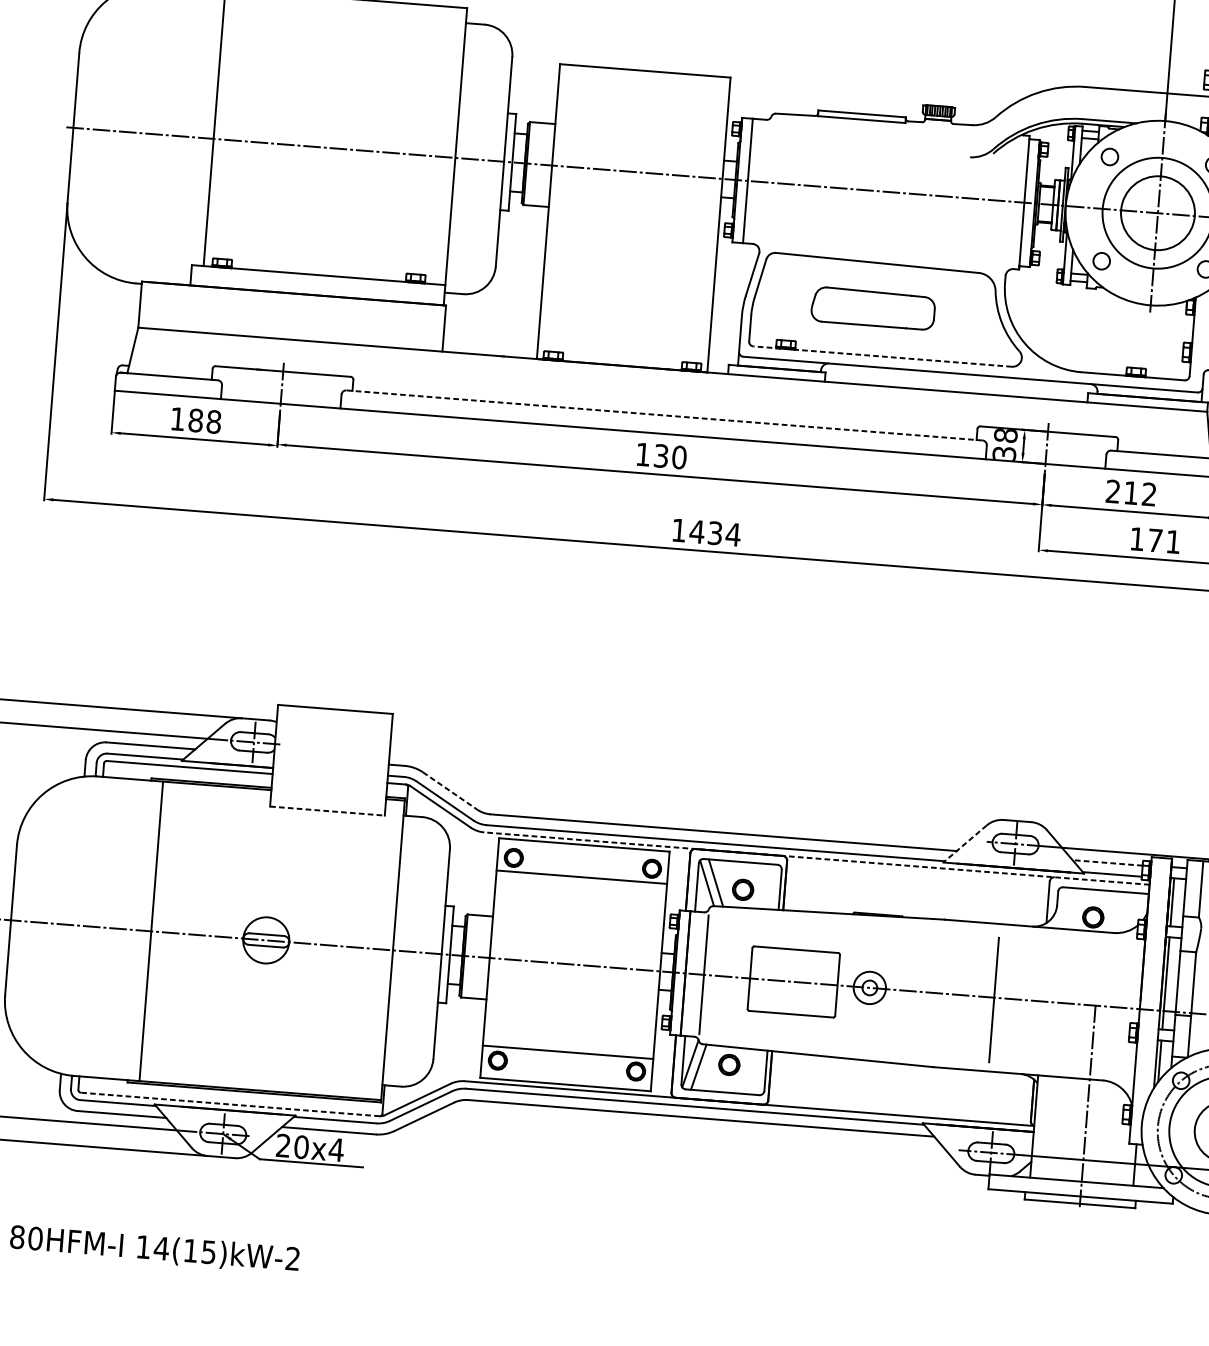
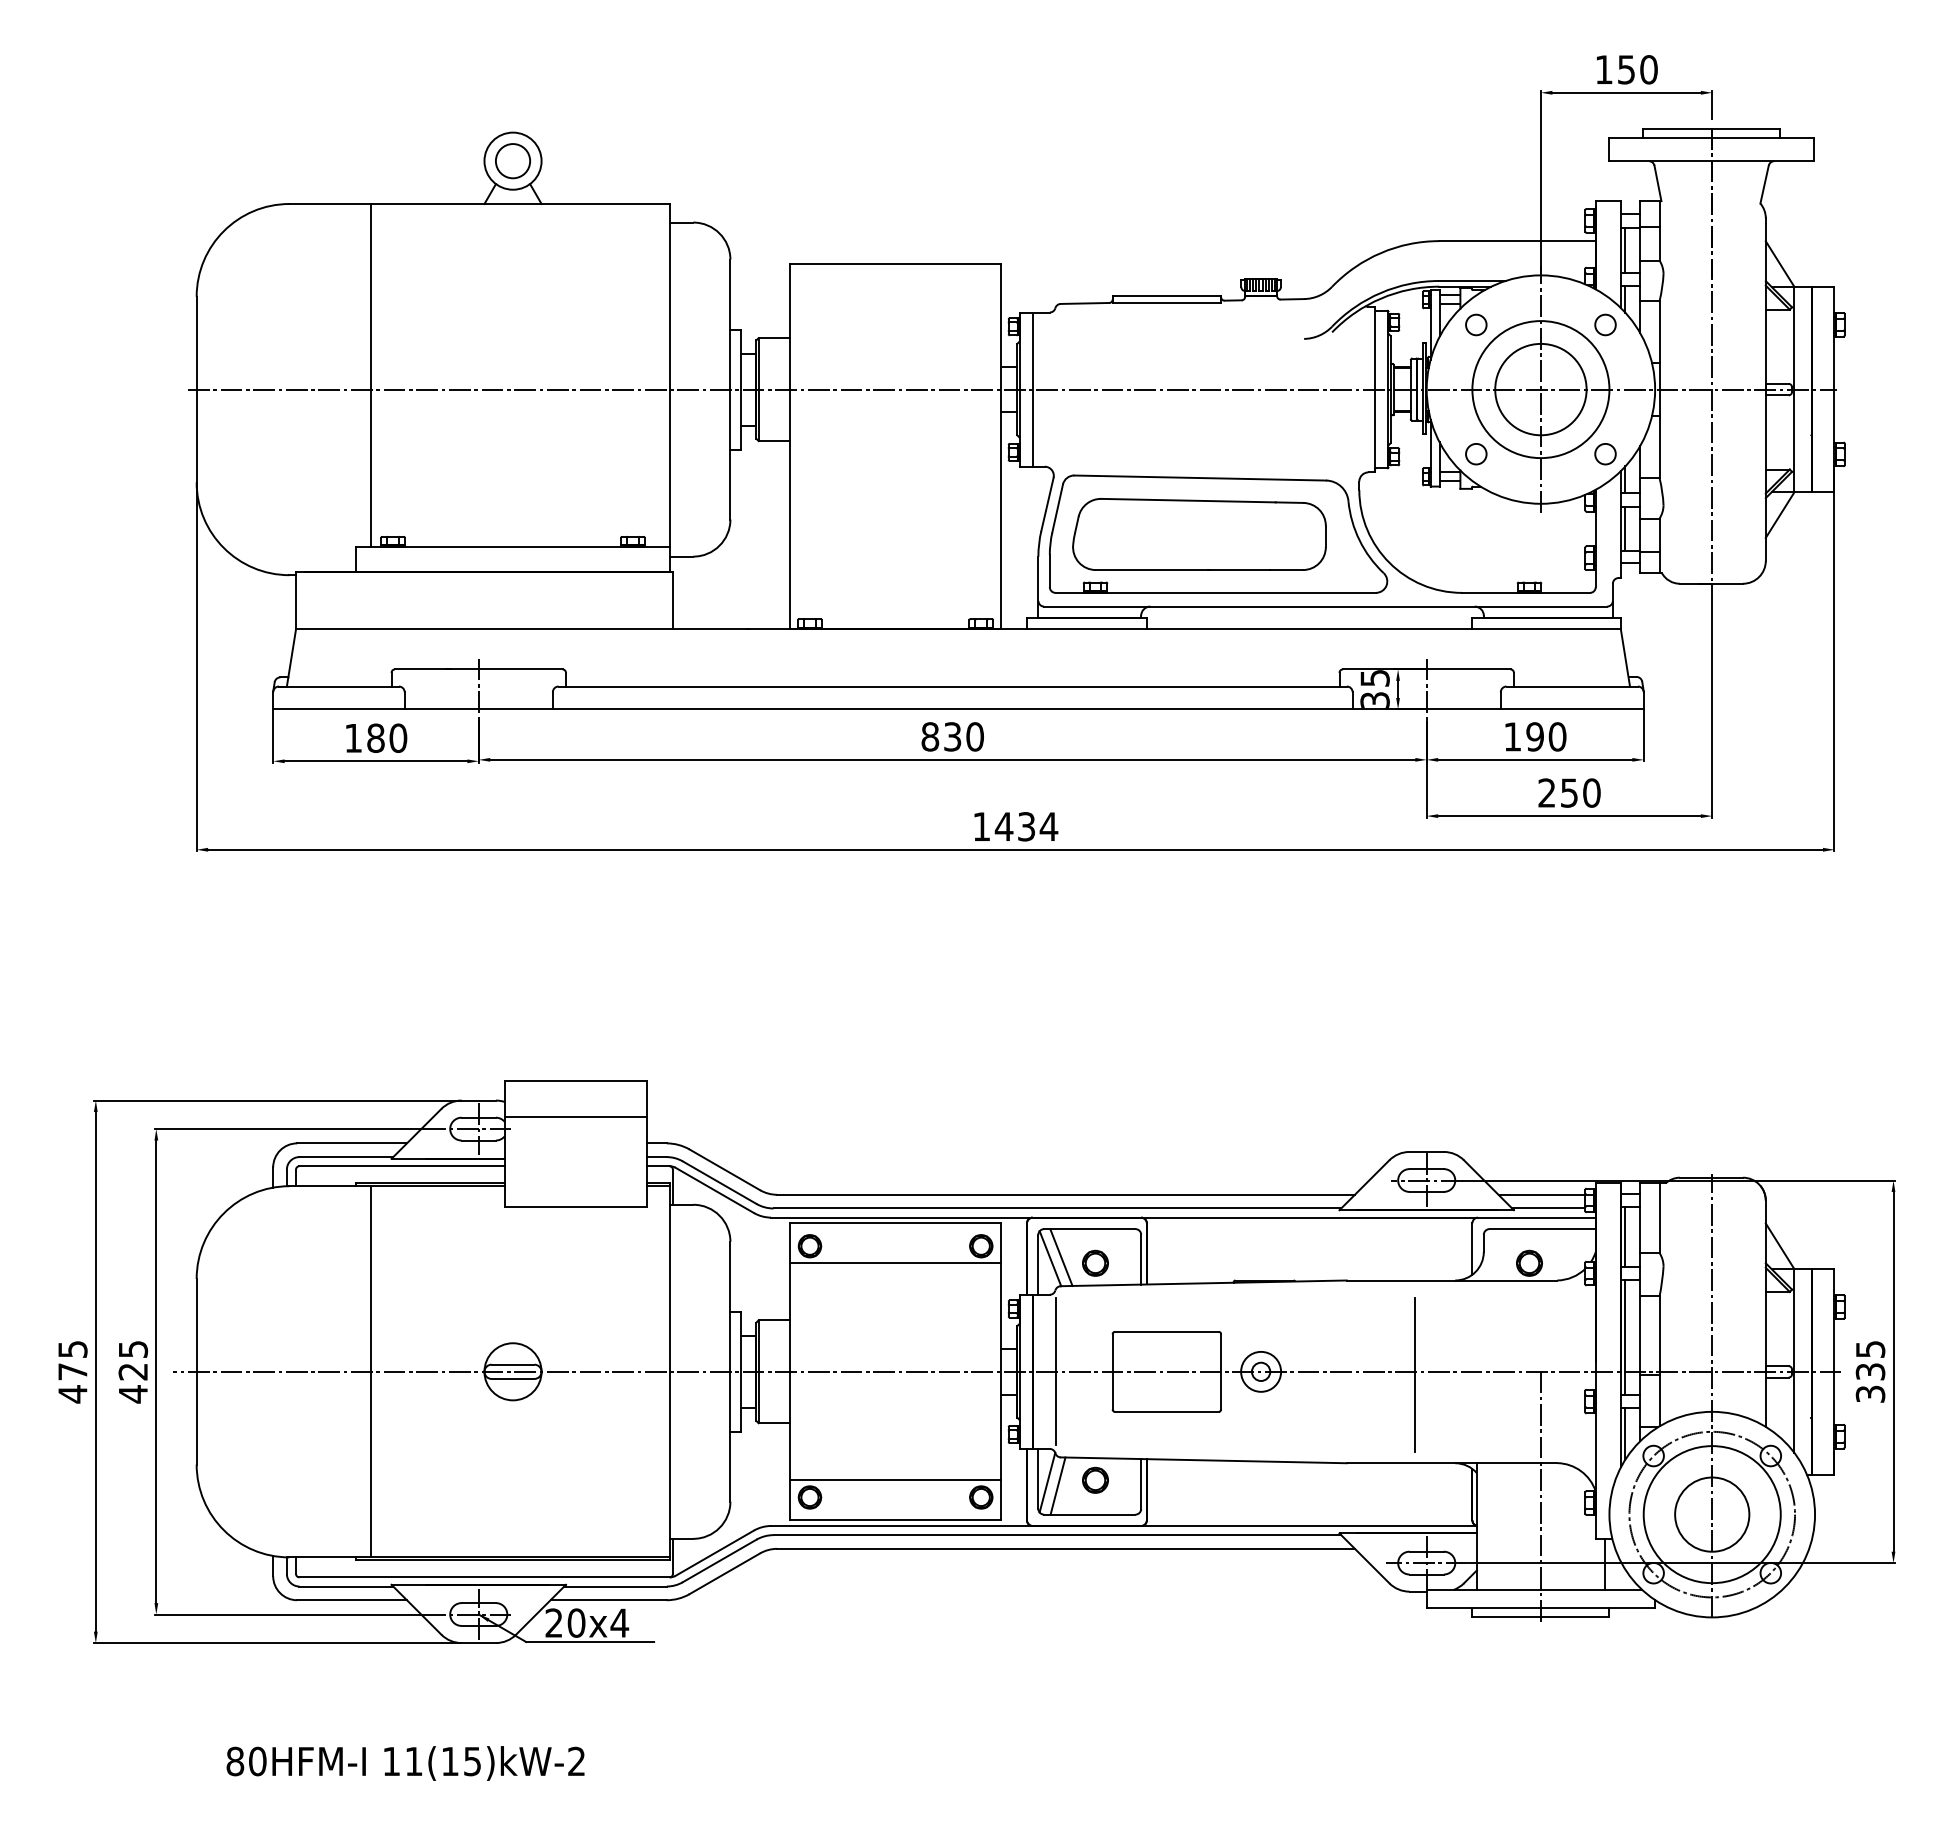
part: (873, 308) -> (1199, 534), size x1.67
line: (882, 356) -> (1215, 592), dashed -> solid
line: (664, 415) -> (952, 686), dashed -> solid
text: (214, 421) -> (398, 737), 188 -> 180
text: (1005, 435) -> (1374, 678), 38 -> 35
text: (643, 454) -> (930, 736), 130 -> 830
text: (1131, 492) -> (1535, 736), 212 -> 190
text: (1155, 540) -> (1569, 792), 171 -> 250
line: (332, 739) -> (575, 1117), added
line: (449, 790) -> (724, 1169), dashed -> solid
line: (327, 811) -> (576, 1206), dashed -> solid
line: (965, 844) -> (1364, 1185), dashed -> solid
line: (816, 858) -> (1182, 1217), dashed -> solid
line: (1107, 862) -> (1541, 1194), dashed -> solid
line: (230, 1104) -> (484, 1577), dashed -> solid
text: (161, 1248) -> (413, 1761), 14(15)kW-2 -> 11(15)kW-2

